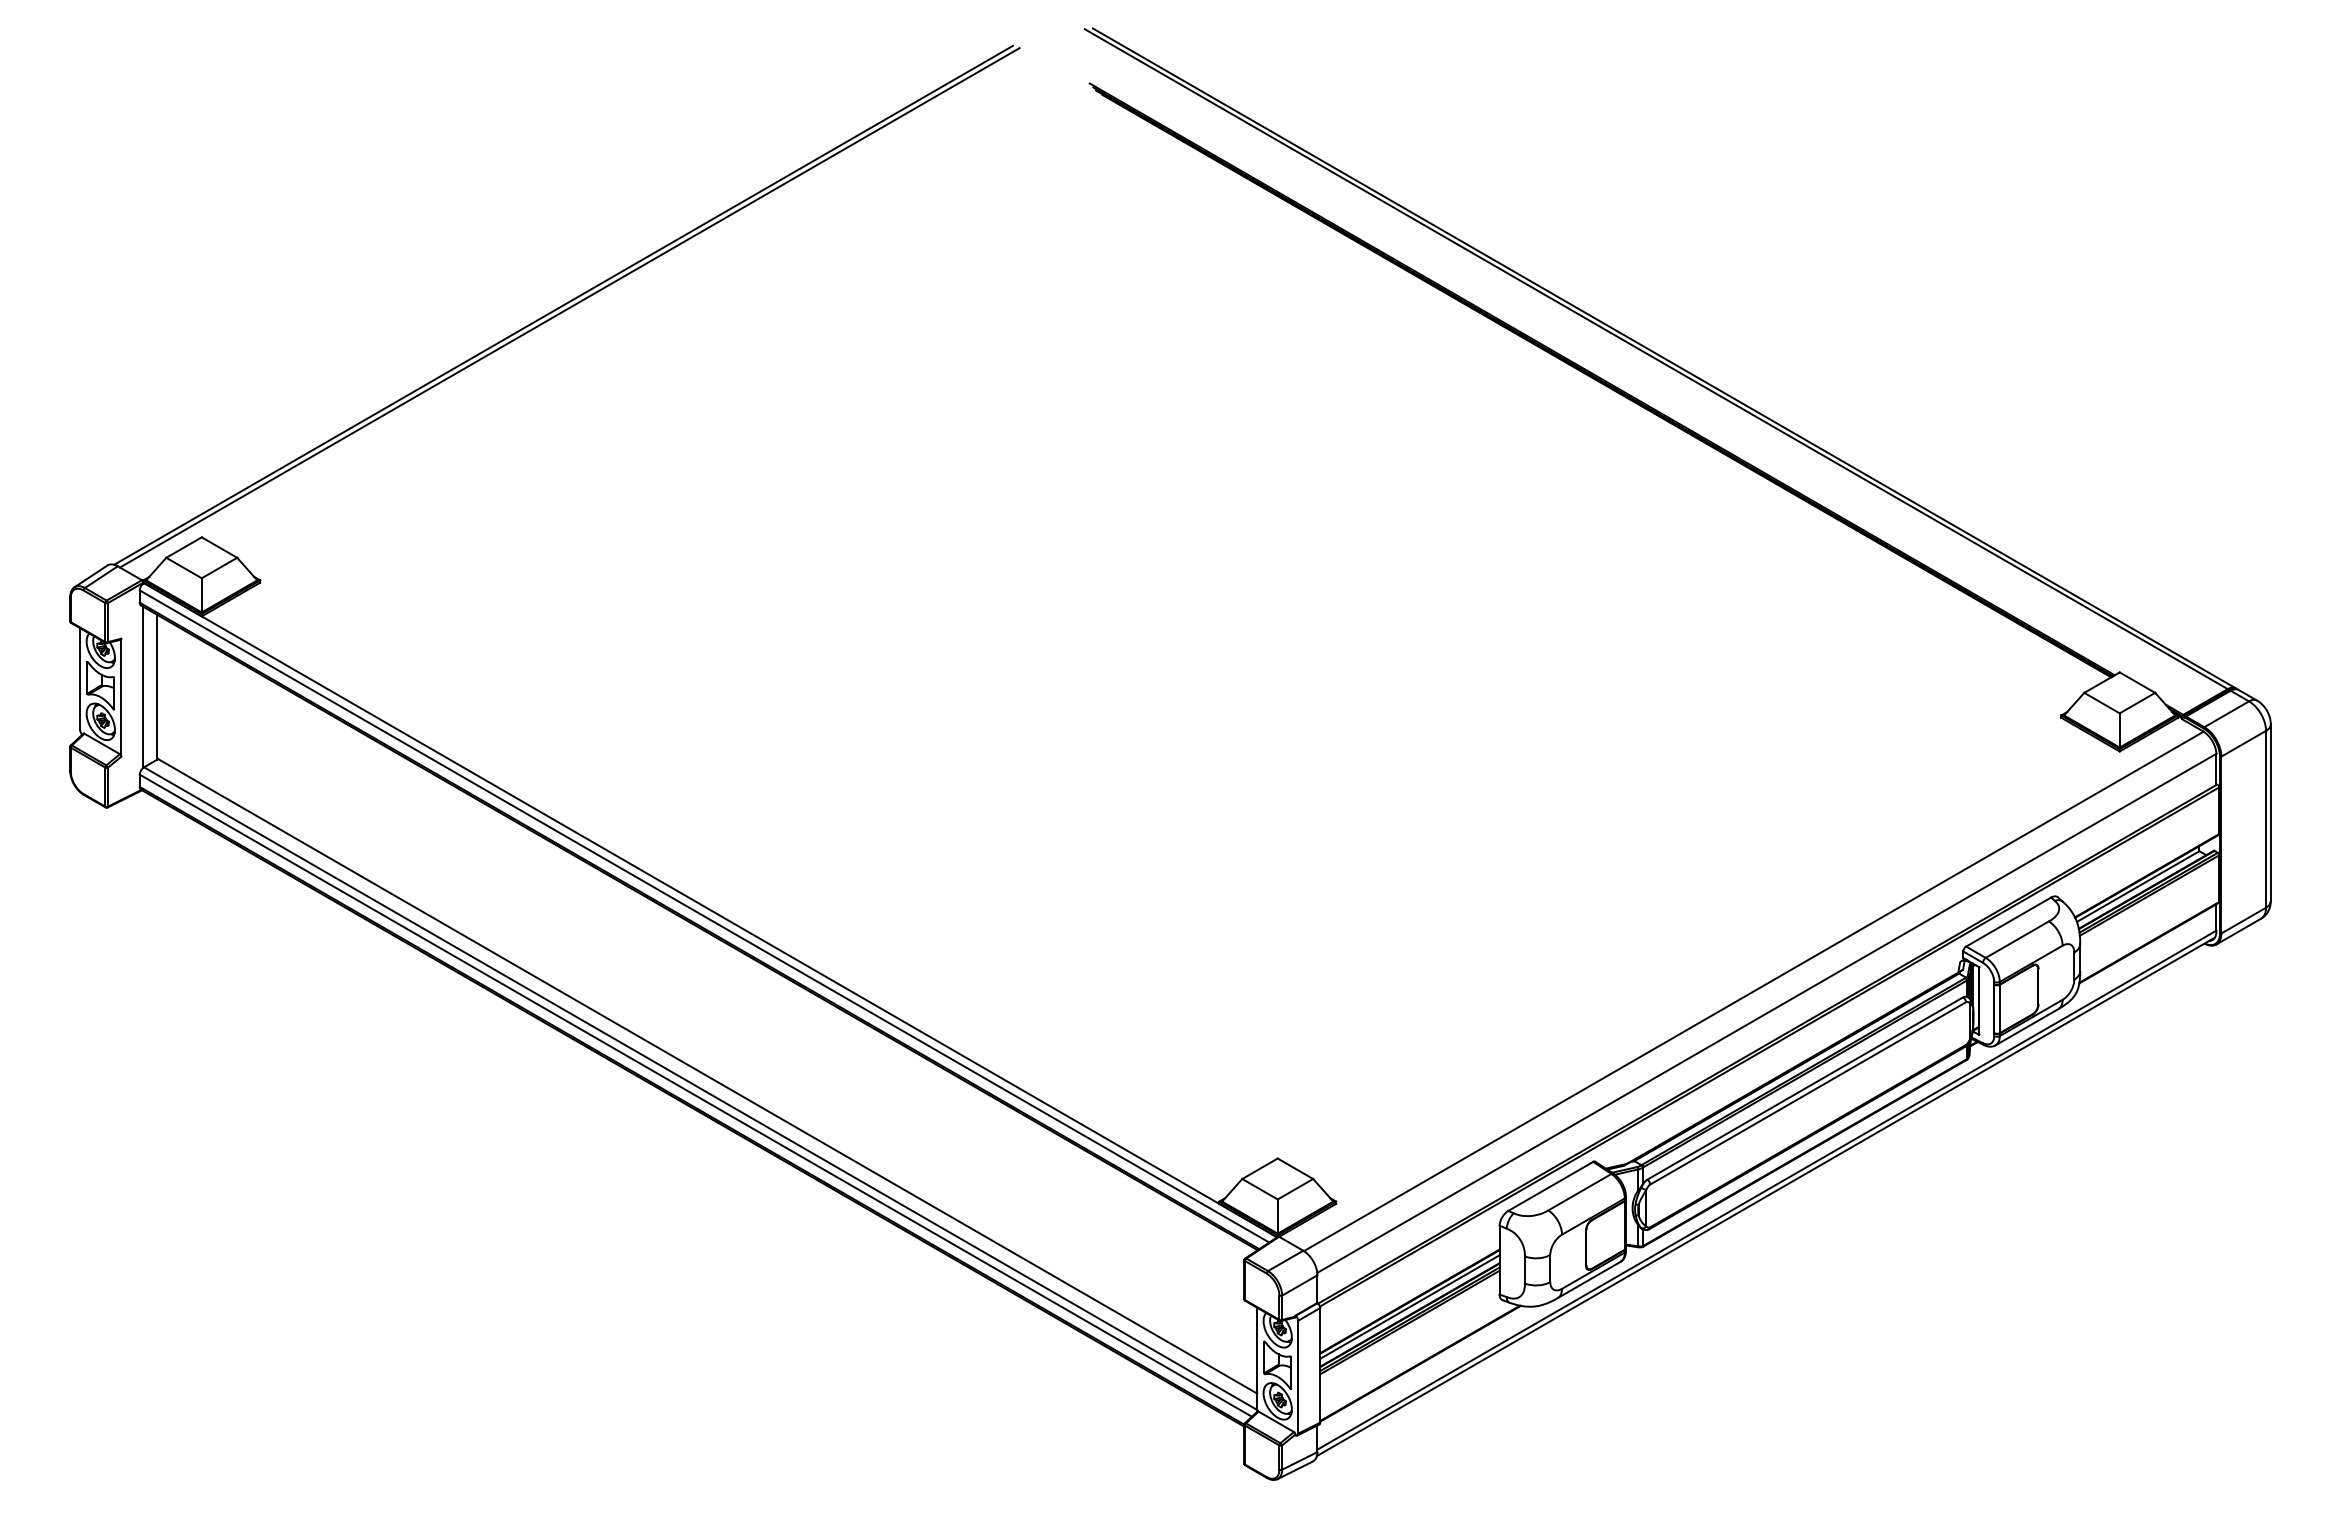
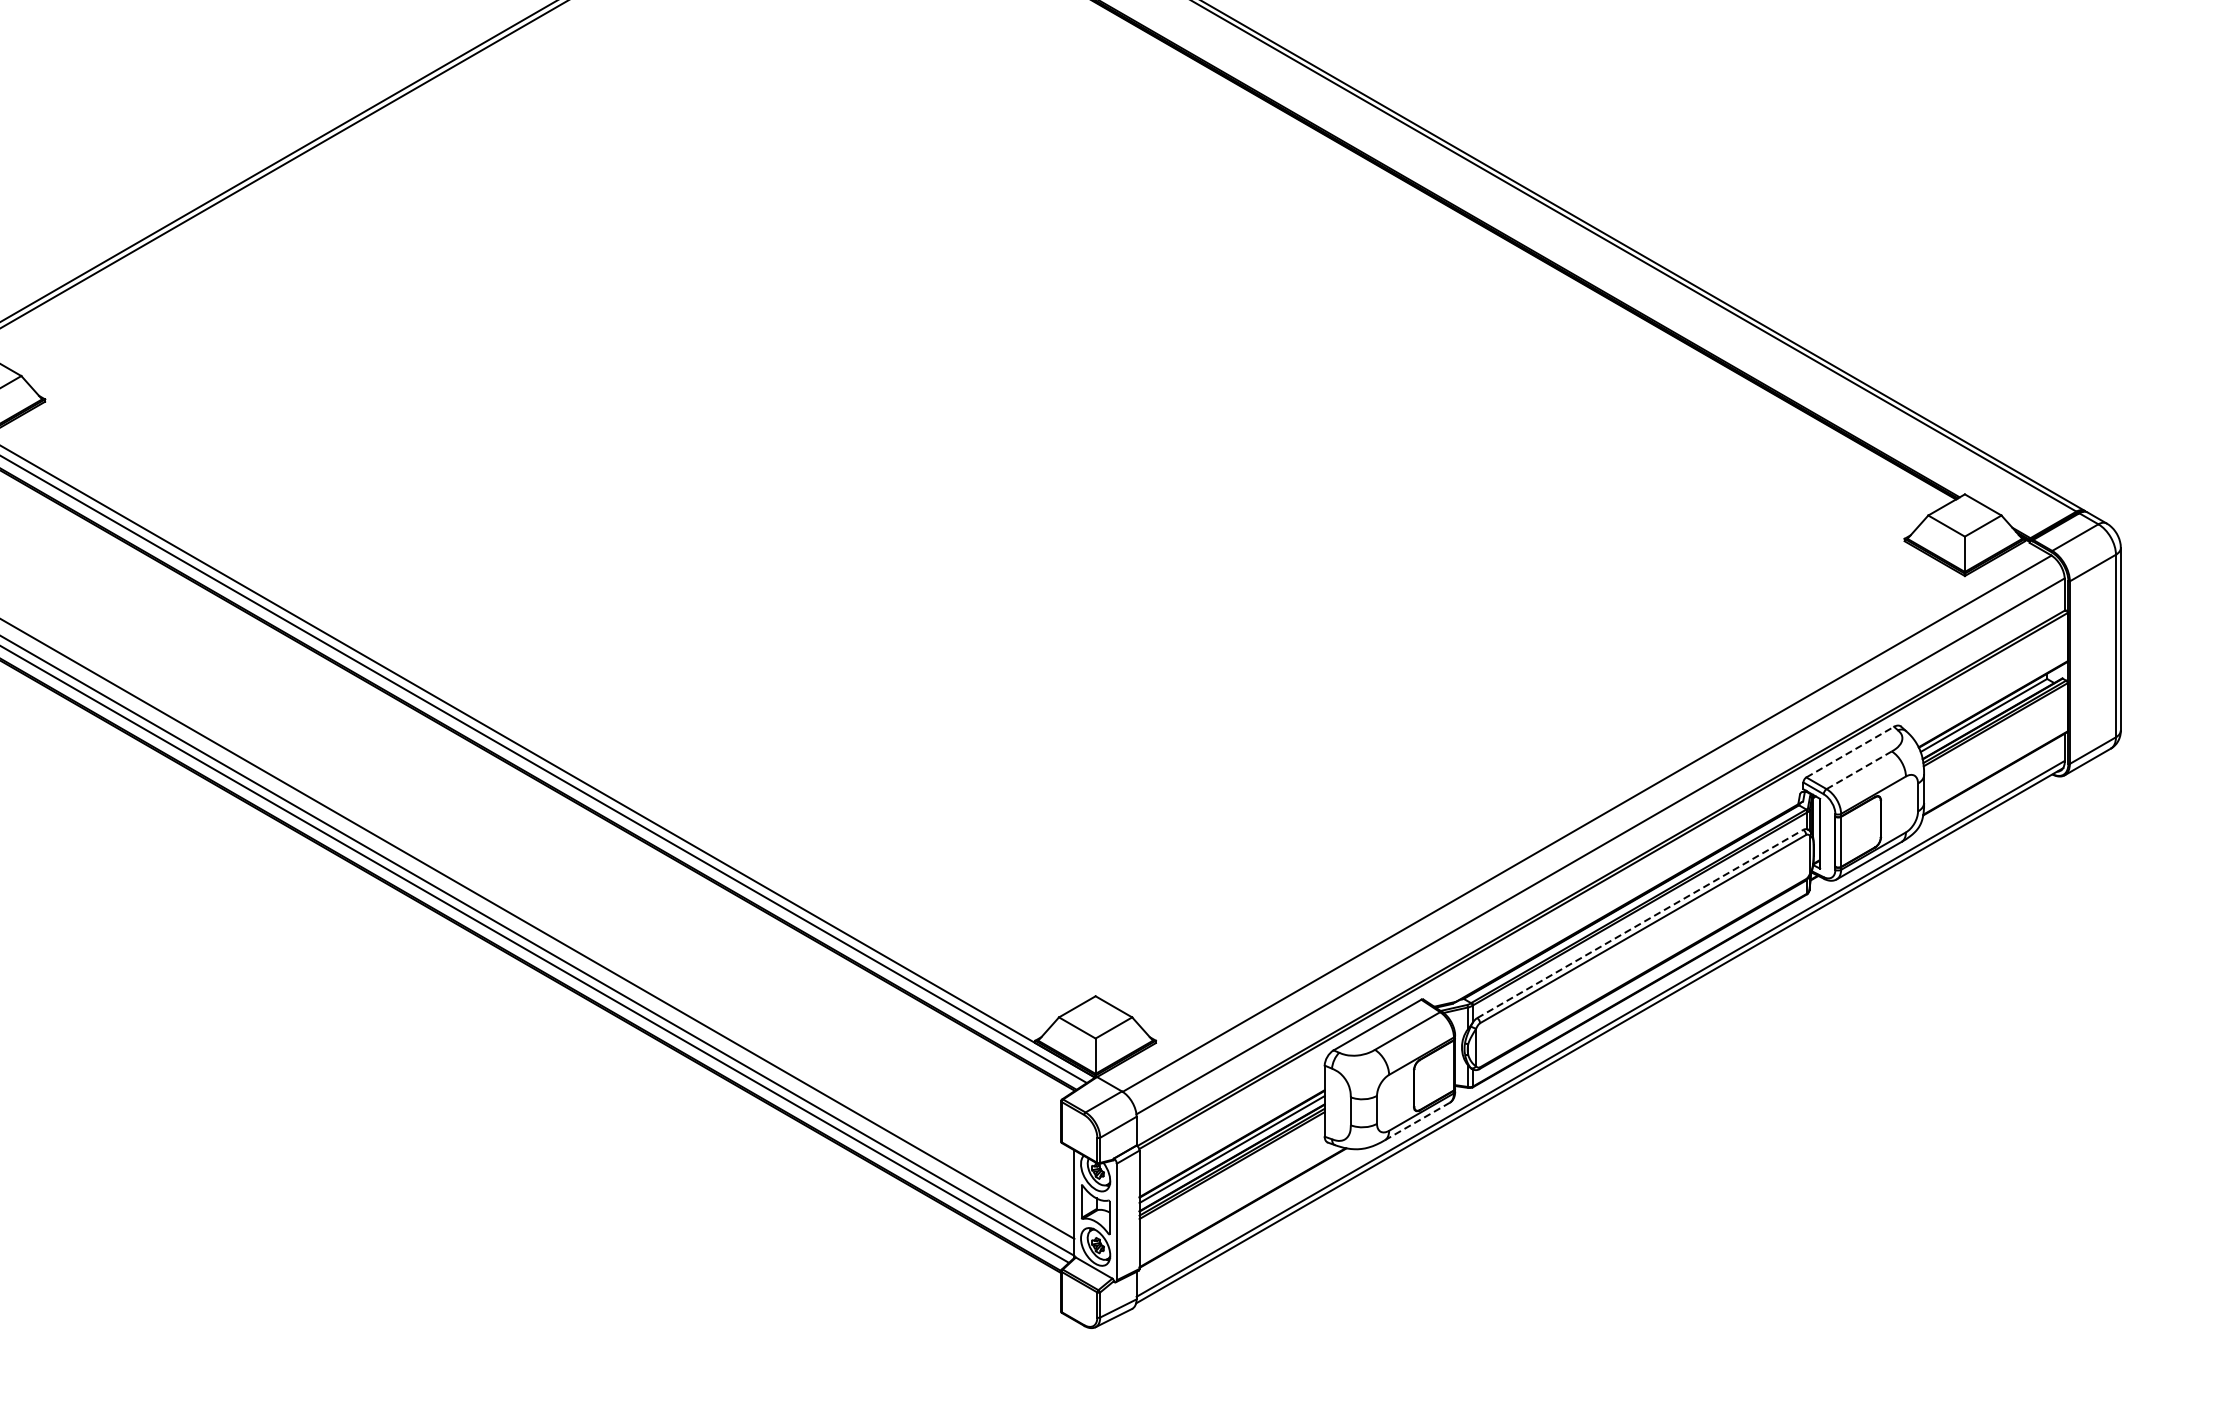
line: (2009, 921) -> (1851, 751), solid -> dashed
line: (2016, 939) -> (1858, 770), solid -> dashed
line: (1805, 1088) -> (1640, 923), solid -> dashed
line: (1589, 1279) -> (1417, 1121), solid -> dashed

